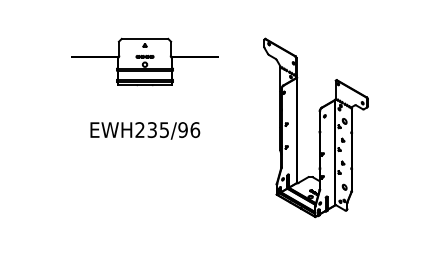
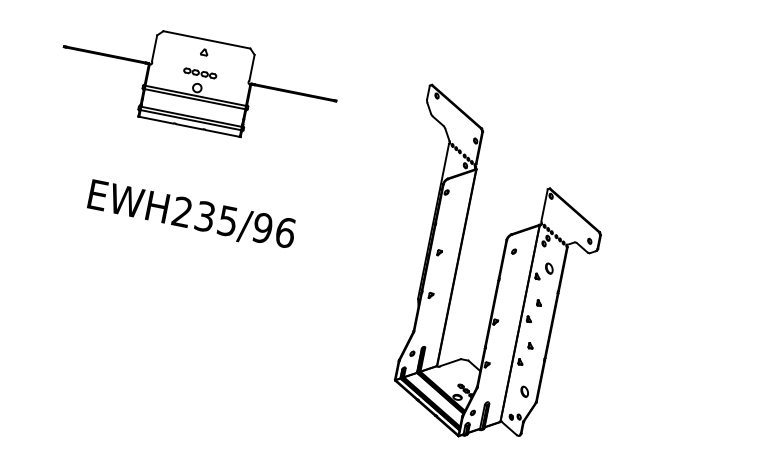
text: (145, 130) -> (192, 214), moved

